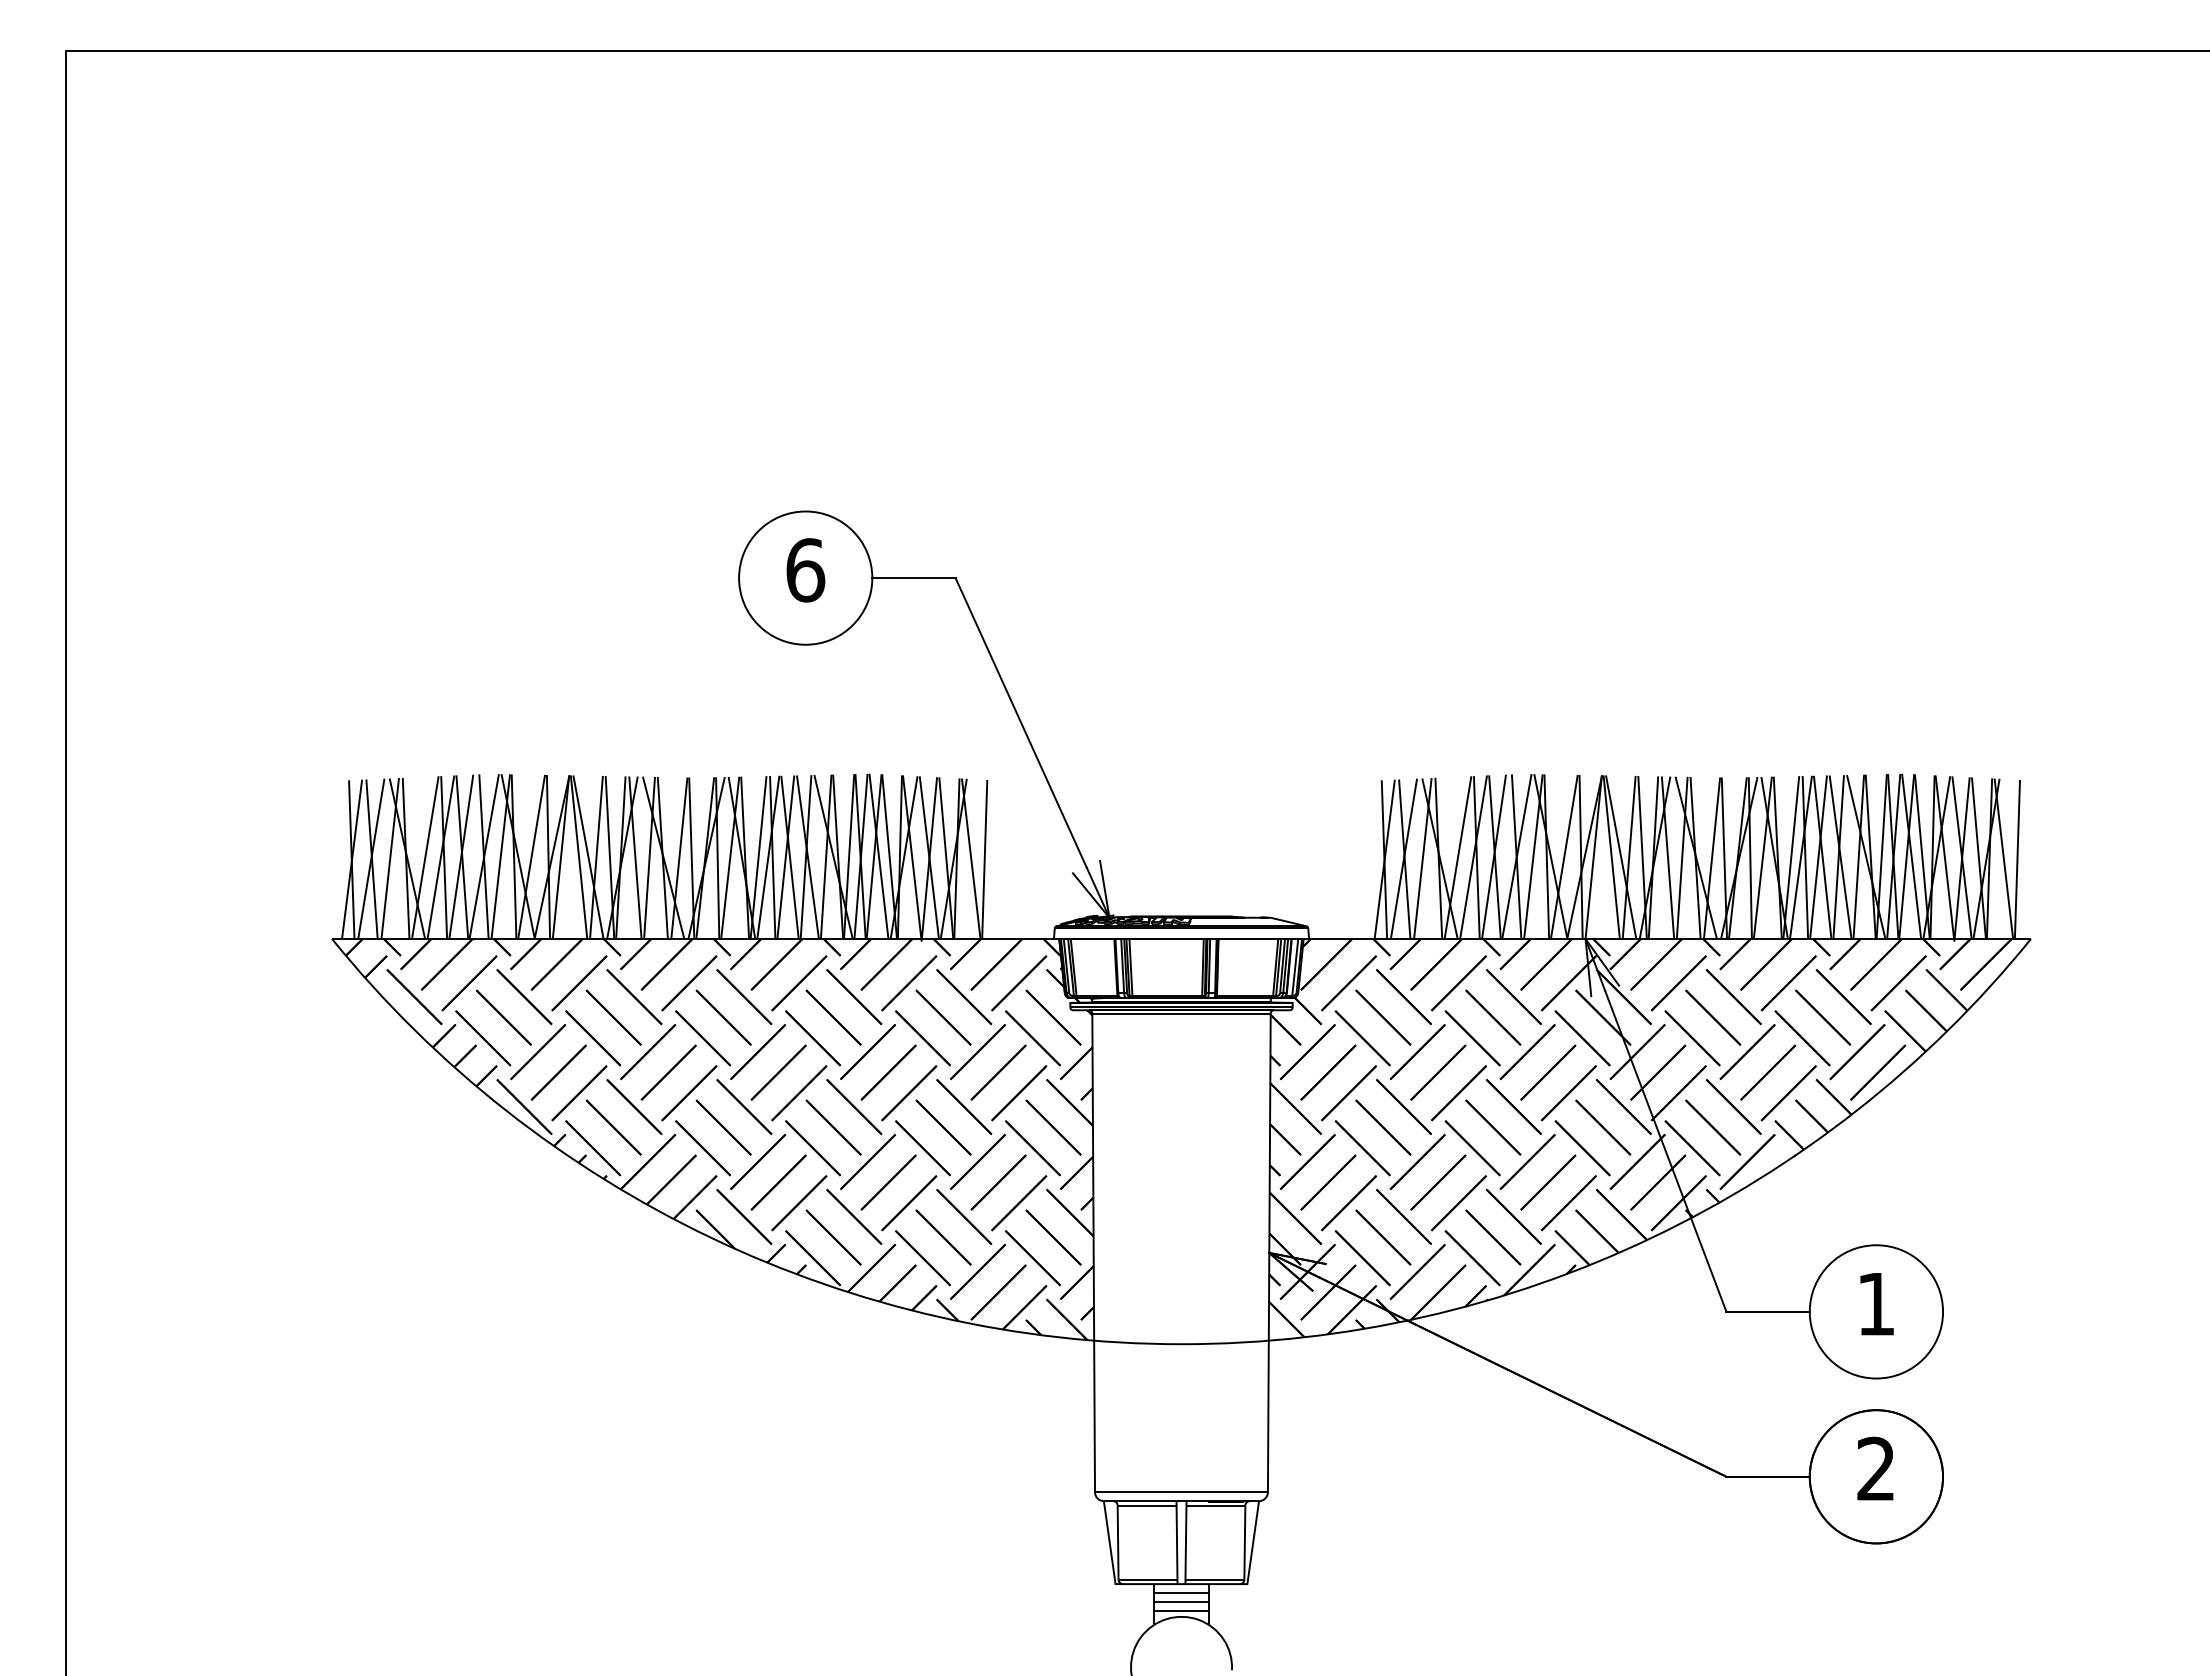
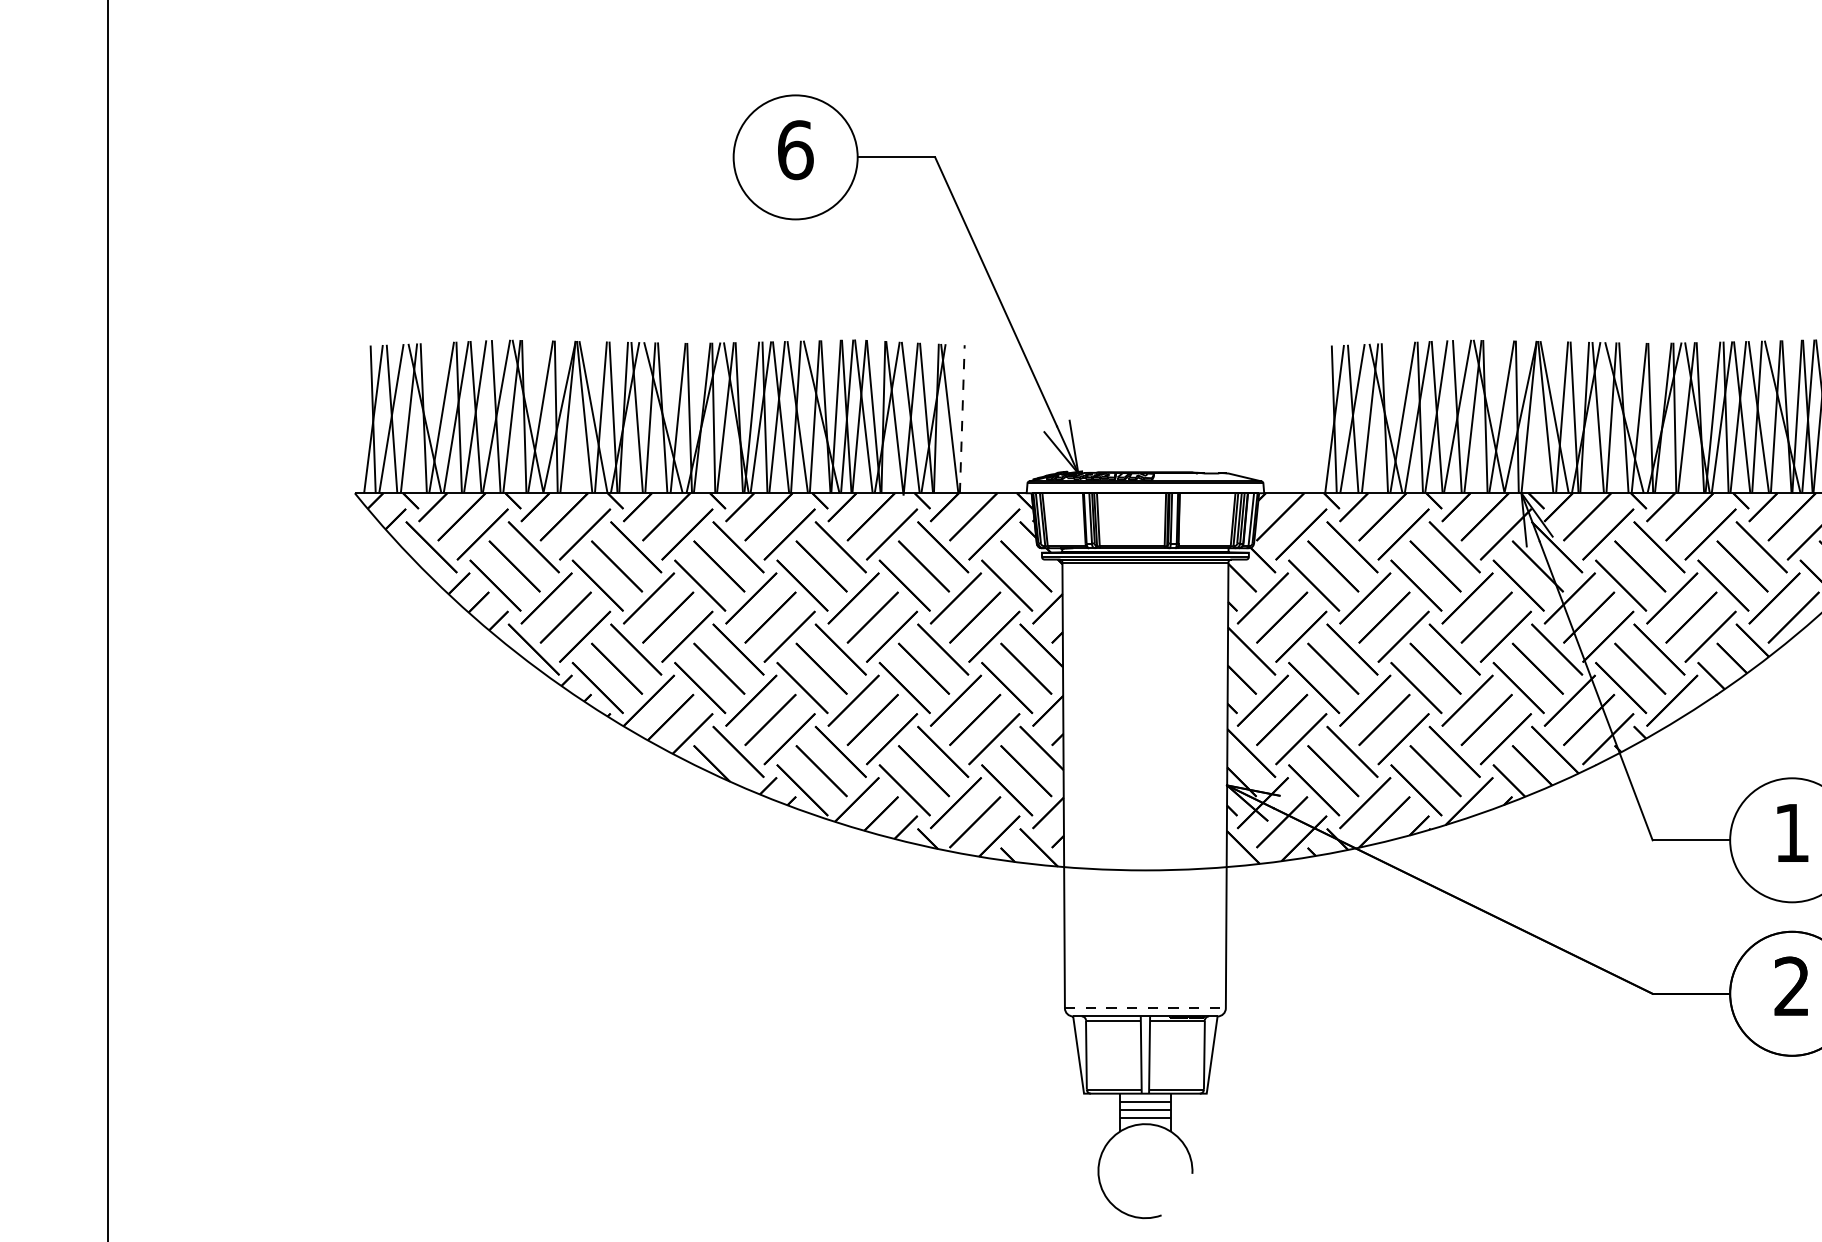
line: (984, 859) -> (962, 419), solid -> dashed
line: (1181, 1492) -> (1145, 1008), solid -> dashed

